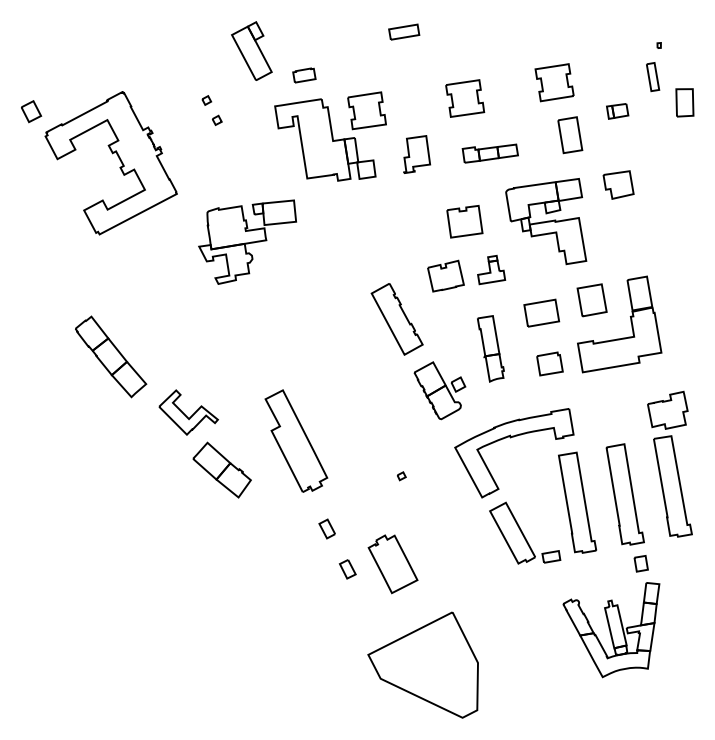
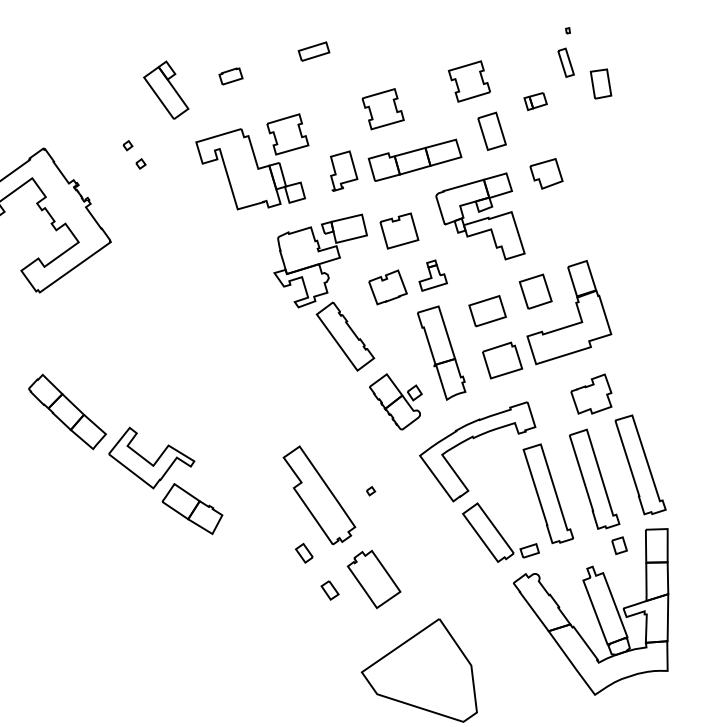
part: (304, 75) -> (231, 76), moved
part: (490, 153) -> (415, 160), size x1.67
part: (247, 241) -> (321, 261), moved
part: (490, 348) -> (441, 352), size x1.43
part: (549, 363) -> (502, 359), size x1.43
part: (667, 409) -> (591, 394), moved
part: (188, 412) -> (151, 456), size x1.43
part: (296, 440) -> (319, 494), moved
part: (611, 629) -> (598, 614), size x1.67

